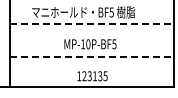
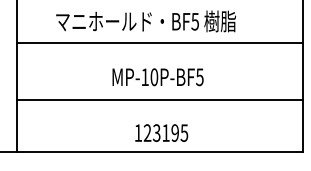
line: (91, 24) -> (159, 42), dashed -> solid
line: (91, 57) -> (159, 100), dashed -> solid
text: (100, 76) -> (175, 133), 123135 -> 123195

